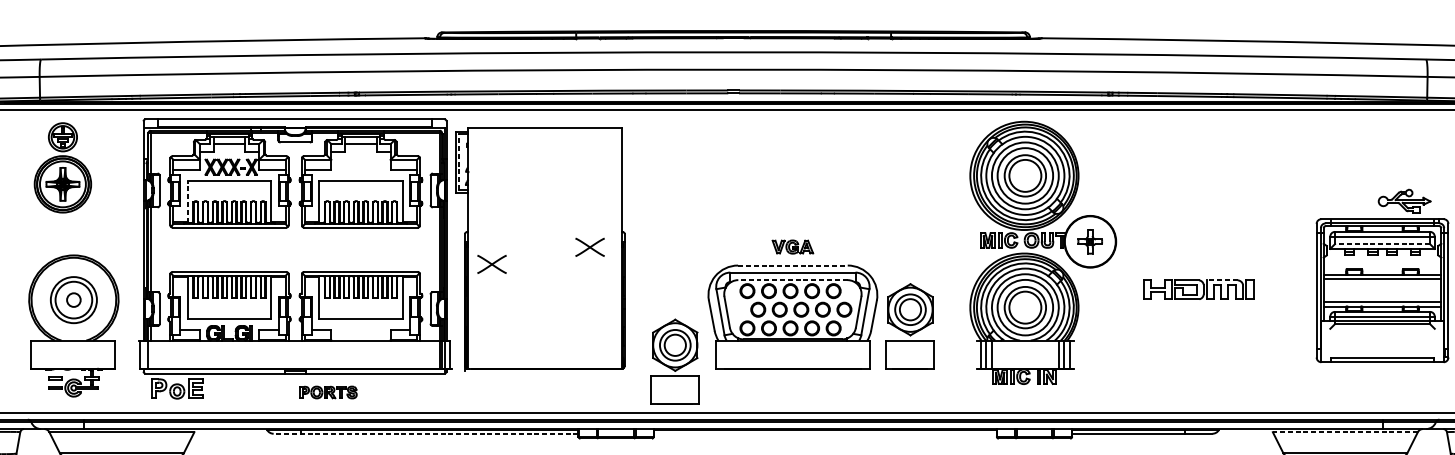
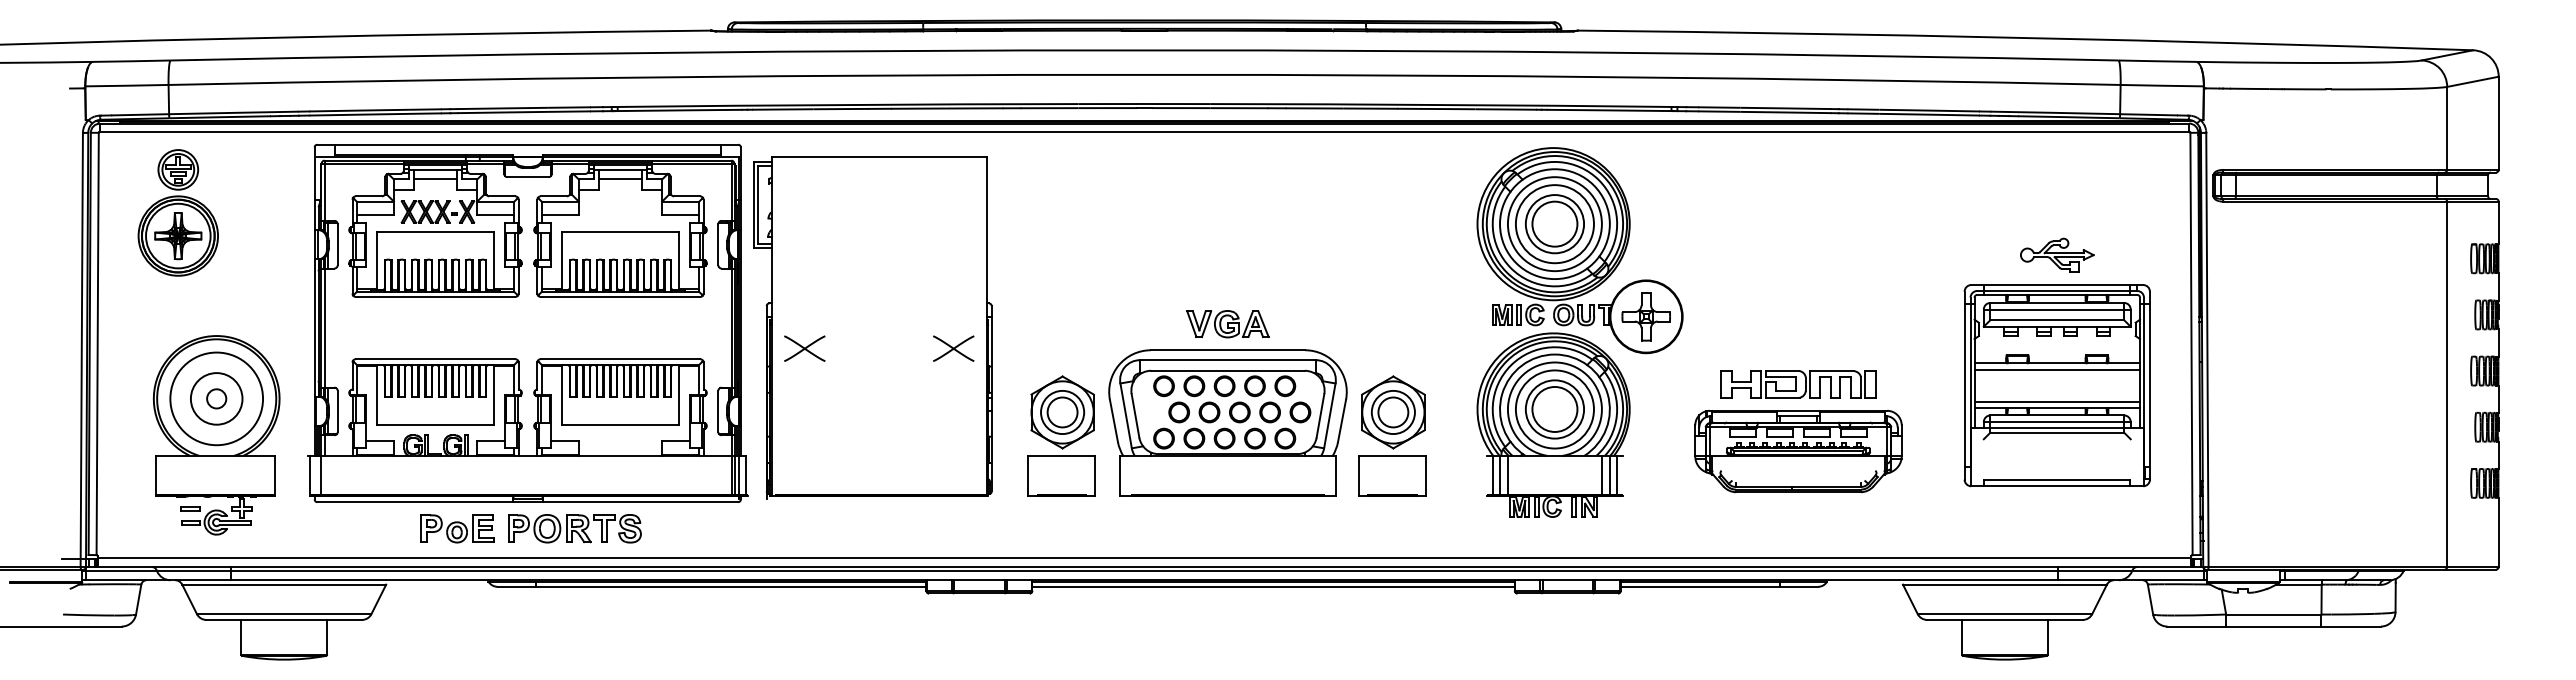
line: (459, 161) -> (758, 204), dashed -> solid
part: (62, 167) -> (177, 212), moved
part: (1404, 201) -> (2057, 254), moved
line: (187, 202) -> (376, 261), dashed -> solid
part: (1089, 241) -> (1645, 316), size x1.43
line: (1382, 244) -> (2057, 320), dashed -> solid
part: (589, 247) -> (953, 348), moved
part: (792, 247) -> (1227, 324), size x1.43
line: (793, 265) -> (1228, 350), dashed -> solid
line: (792, 279) -> (1227, 370), dashed -> solid
line: (1222, 280) -> (1832, 371), dashed -> solid
circle: (73, 299) -> (216, 398), size x1.43
part: (1198, 337) -> (1798, 451), added
part: (674, 361) -> (1061, 435), moved
part: (177, 388) -> (457, 528), moved
part: (328, 392) -> (574, 528), size x1.67
line: (1345, 432) -> (2004, 584), dashed -> solid
line: (425, 433) -> (711, 586), dashed -> solid
line: (825, 433) -> (1273, 586), added

